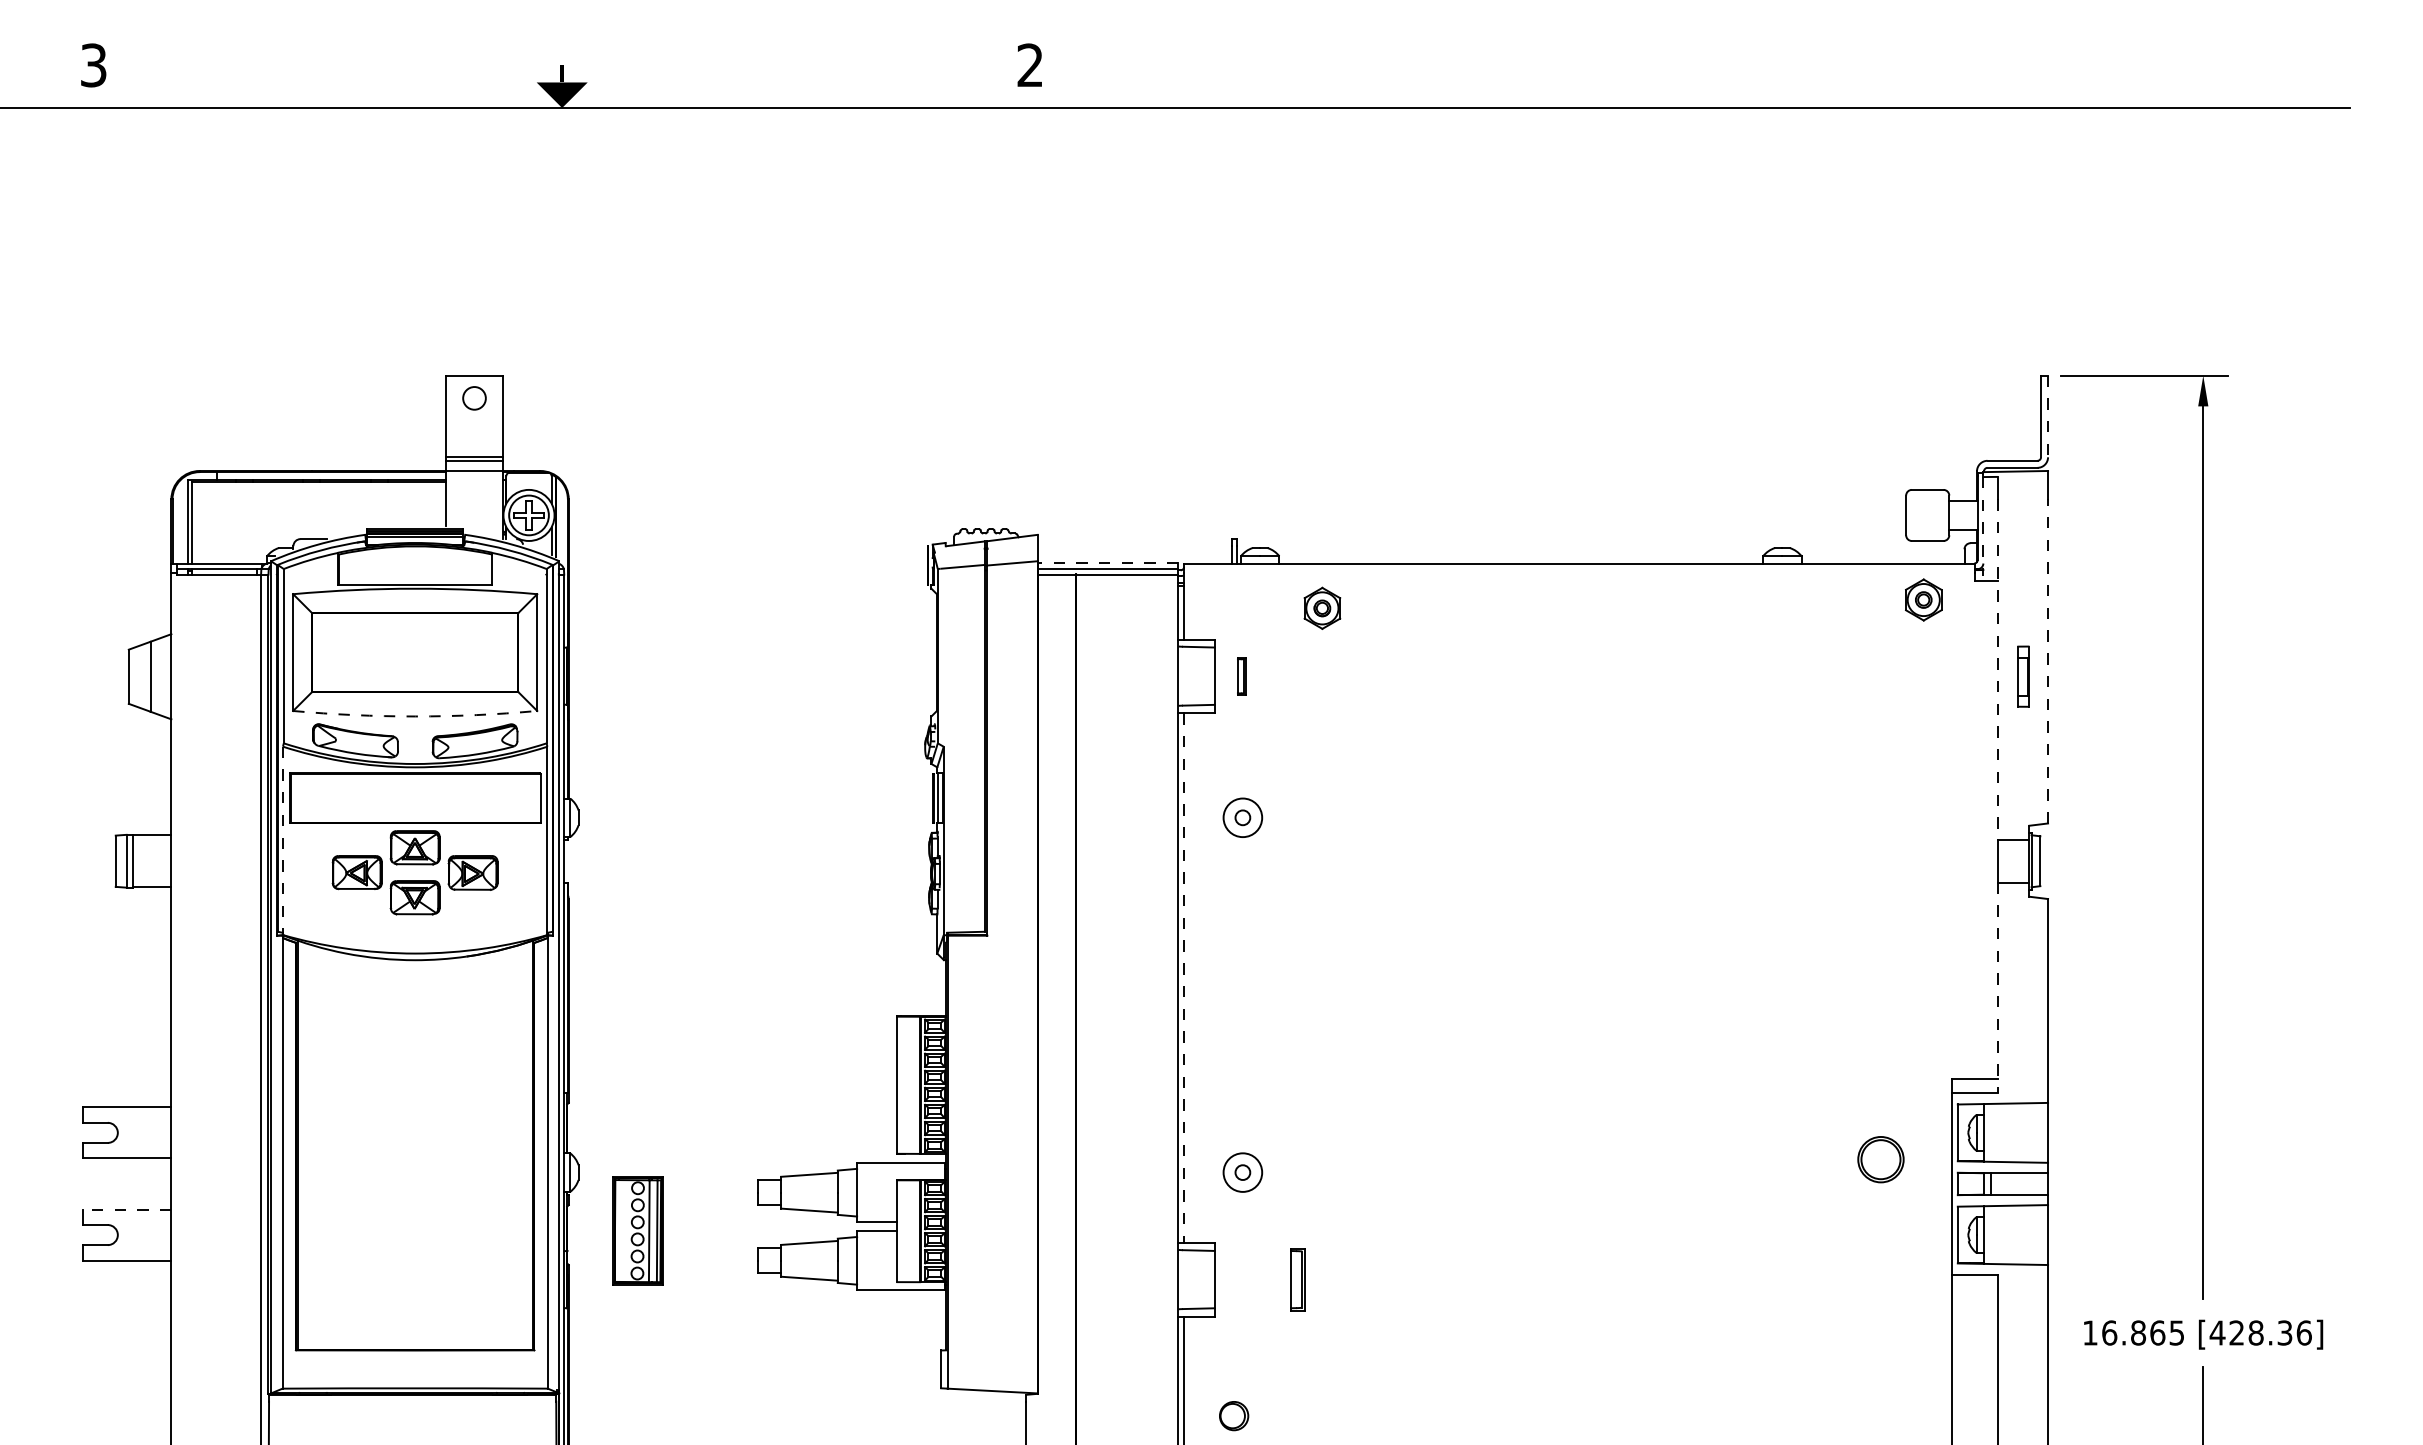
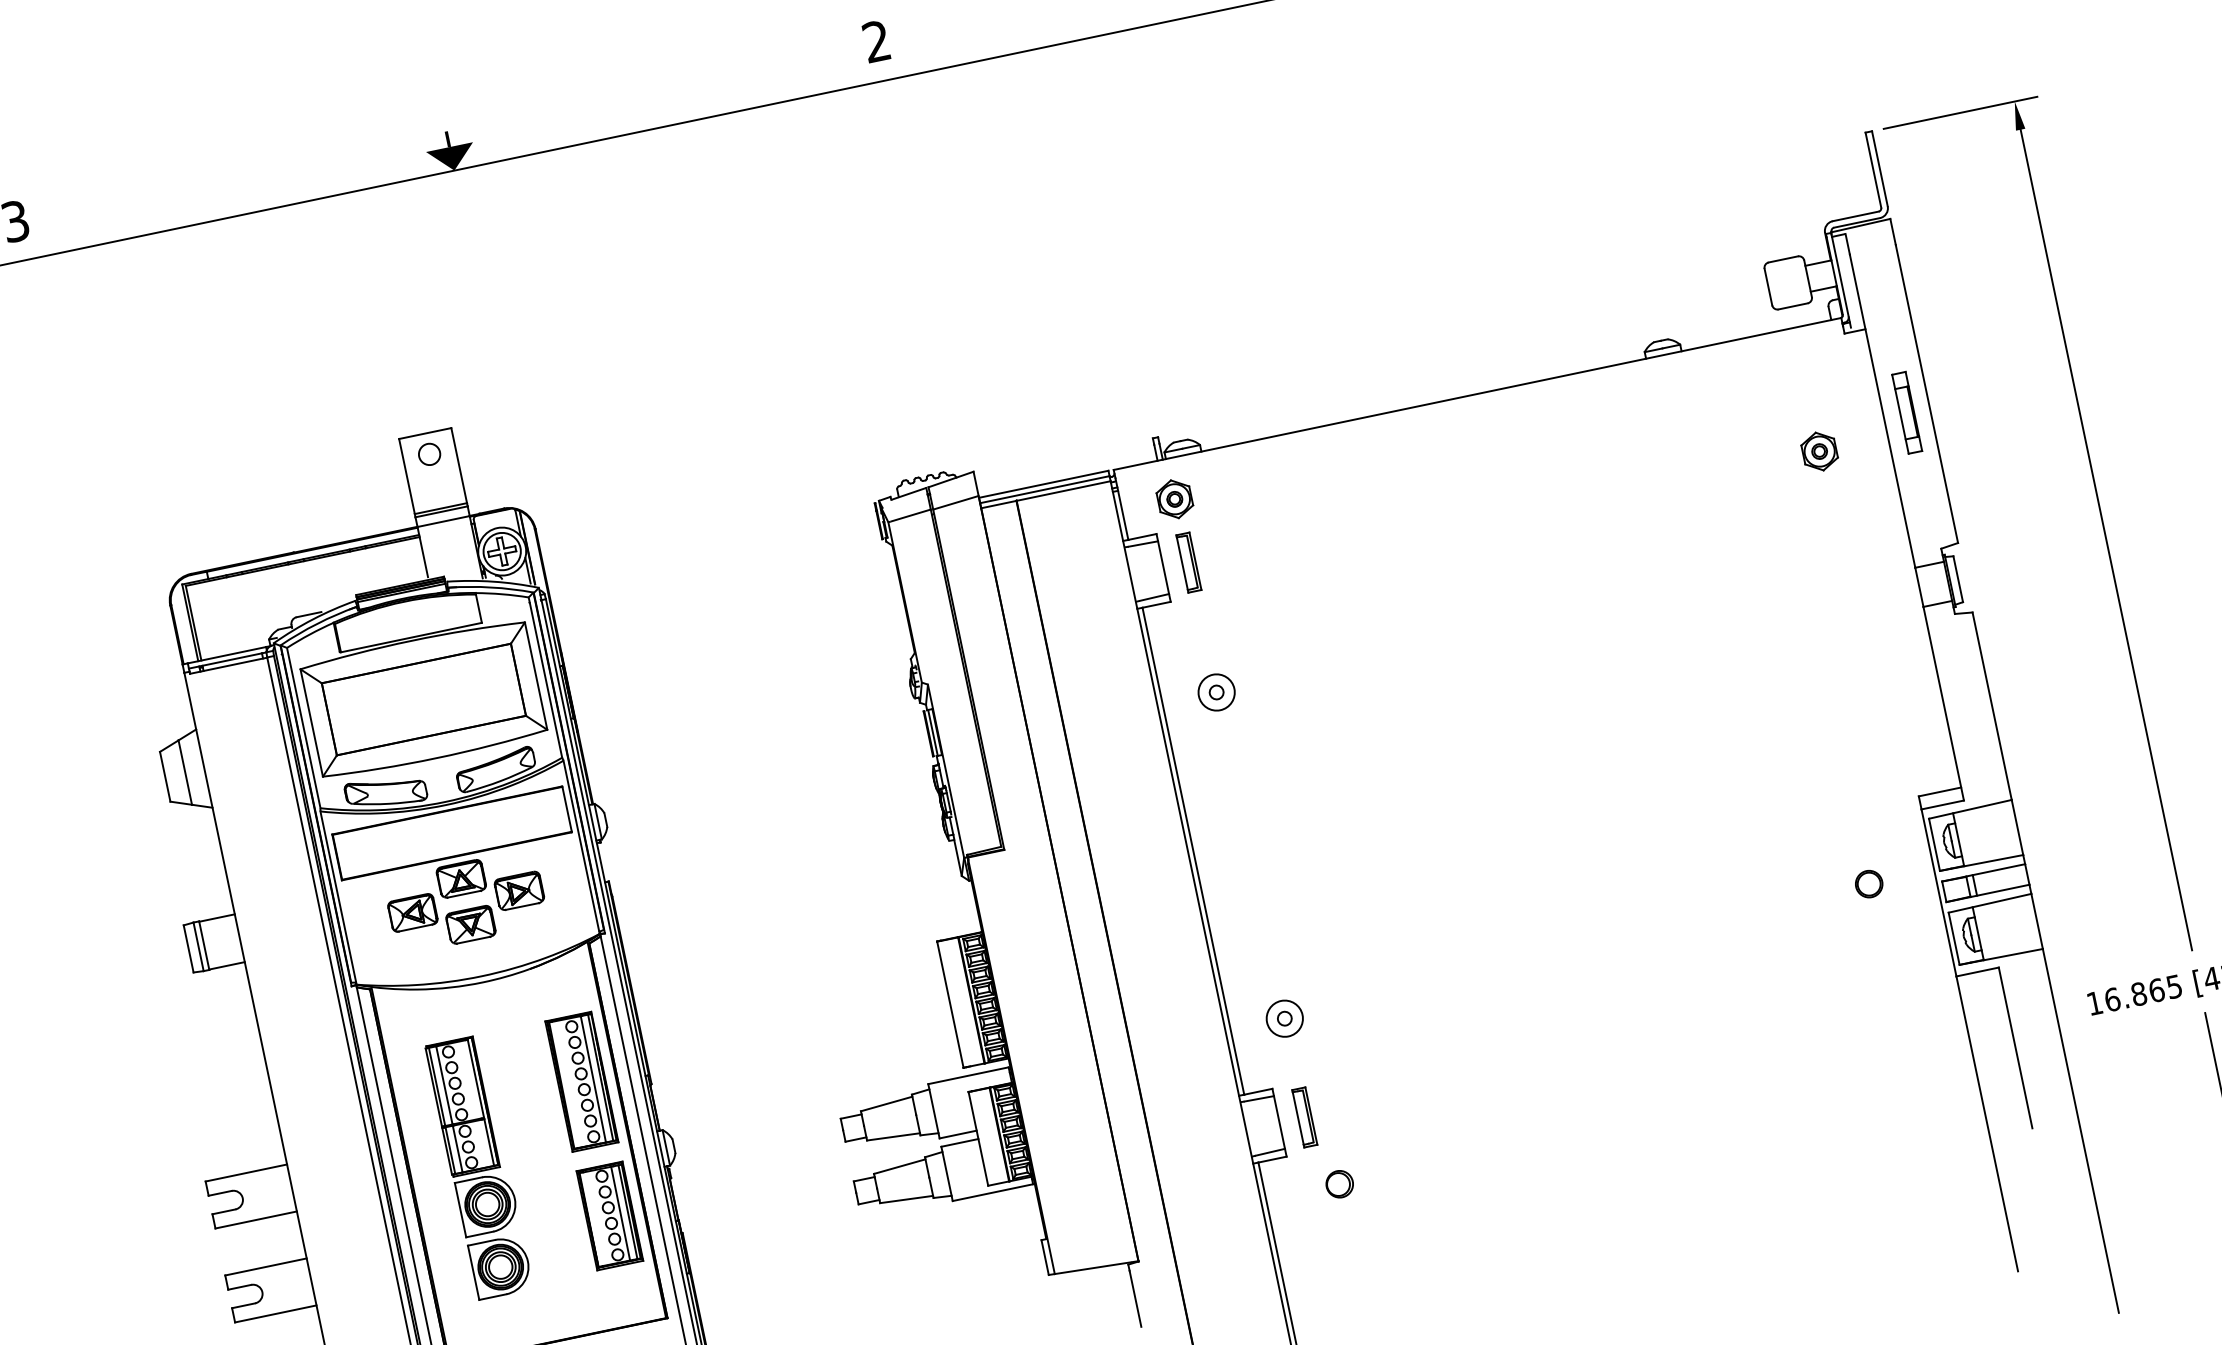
line: (2048, 416) -> (1880, 168), dashed -> solid
line: (1983, 526) -> (1841, 282), dashed -> solid
line: (1107, 563) -> (1043, 484), dashed -> solid
part: (1923, 599) -> (1819, 451), moved
part: (1322, 607) -> (1174, 498), moved
line: (2048, 660) -> (1927, 393), dashed -> solid
line: (1998, 670) -> (1883, 411), dashed -> solid
part: (1241, 676) -> (1188, 562), size x1.67
part: (2023, 676) -> (1907, 412), size x1.43
arc: (415, 716) -> (436, 758), dashed -> solid
line: (283, 841) -> (339, 898), dashed -> solid
line: (1184, 978) -> (1193, 851), dashed -> solid
line: (1998, 988) -> (1944, 704), dashed -> solid
part: (496, 1084) -> (581, 1081), added
part: (371, 1152) -> (479, 1167), added
part: (1881, 1159) -> (1869, 883), size x0.62
line: (126, 1209) -> (265, 1267), dashed -> solid
part: (637, 1230) -> (609, 1215), moved
part: (1297, 1279) -> (1304, 1117), moved
part: (1234, 1416) -> (1340, 1184), moved

